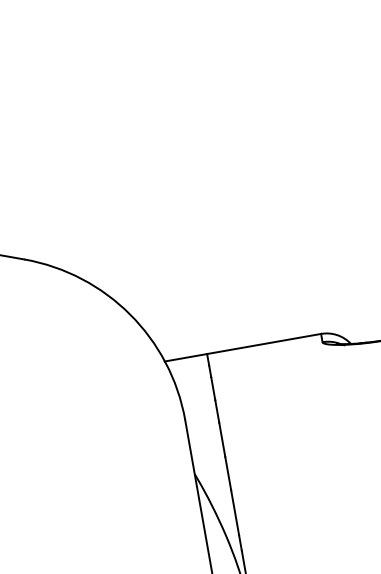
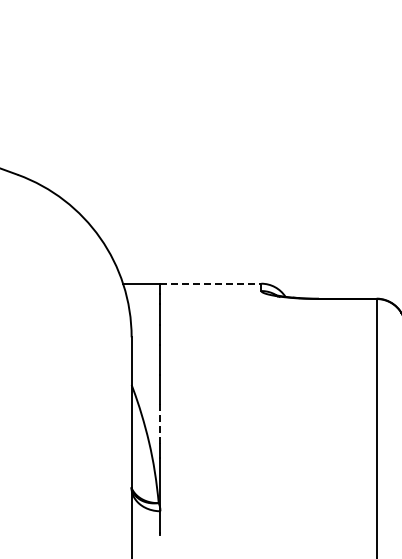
line: (264, 343) -> (211, 283), solid -> dashed
line: (235, 513) -> (160, 424), solid -> dashed

